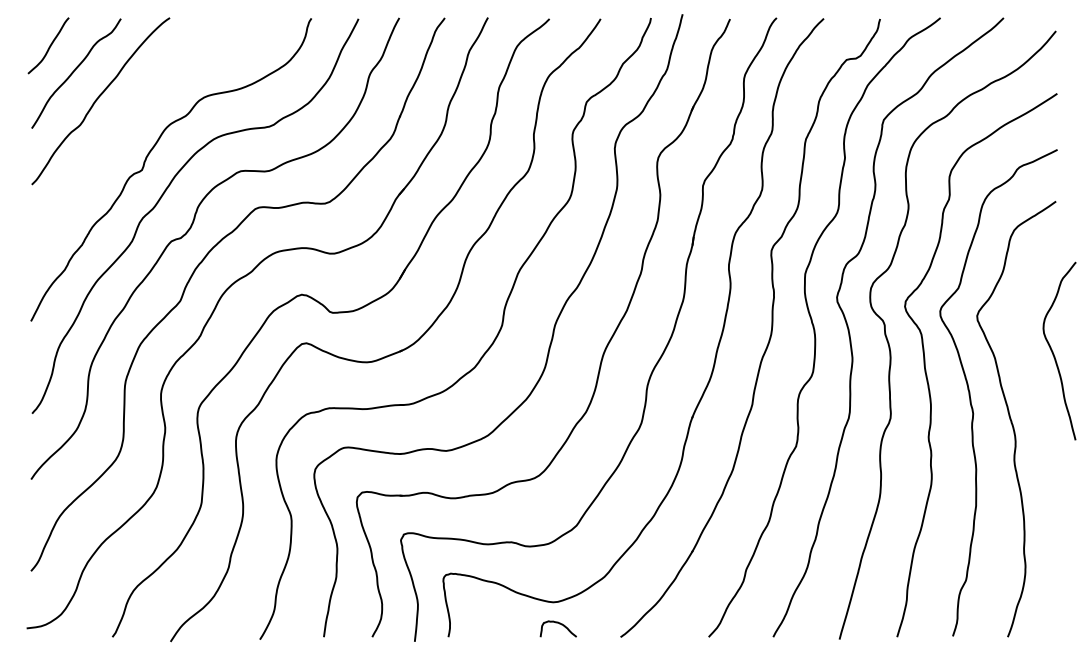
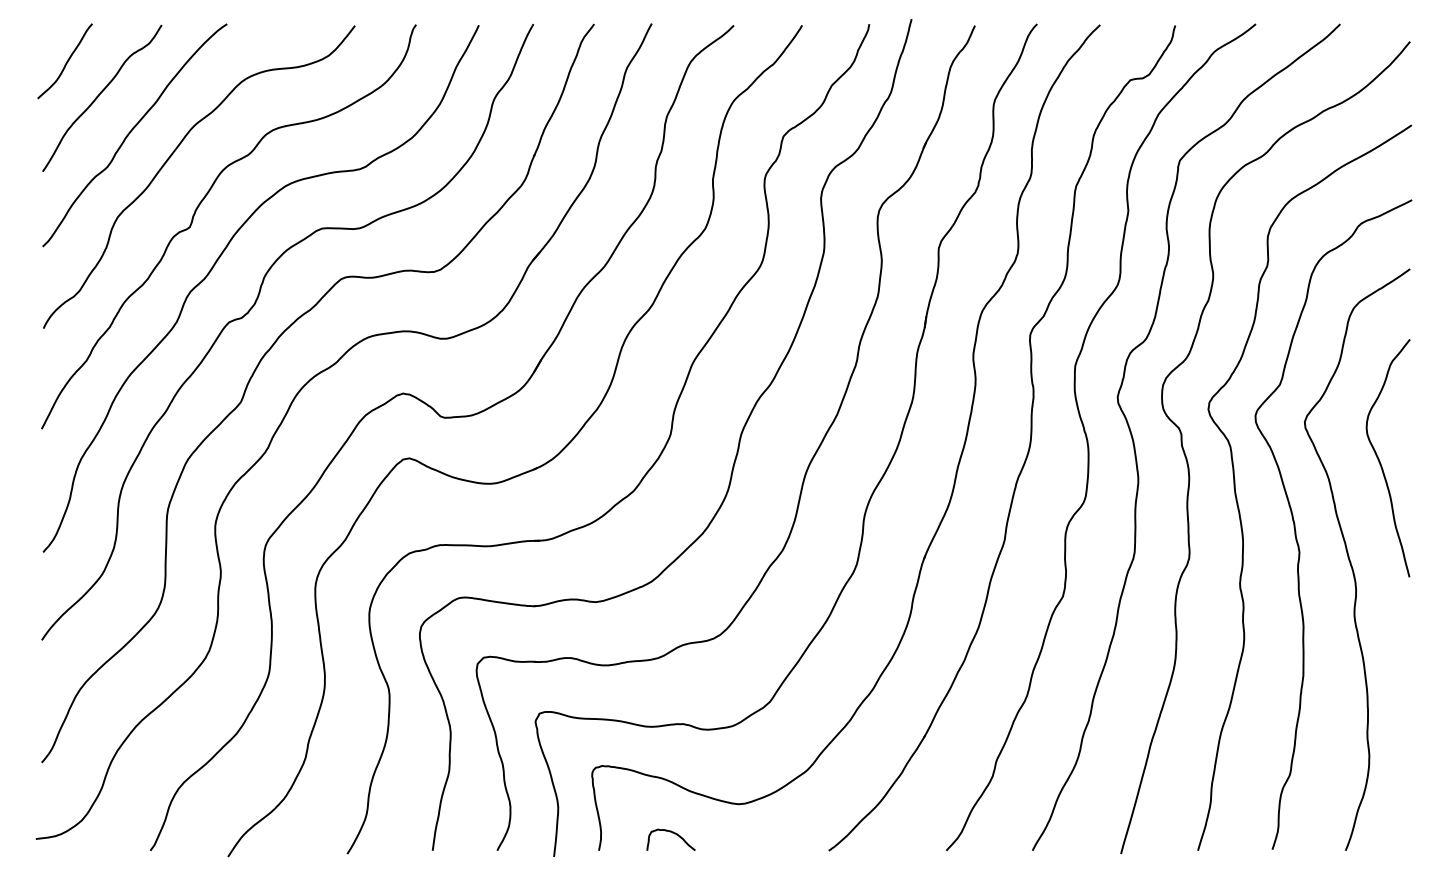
curve: (129, 116) -> (173, 155), added
curve: (1053, 351) -> (1379, 458), moved
curve: (559, 624) -> (672, 833), moved

